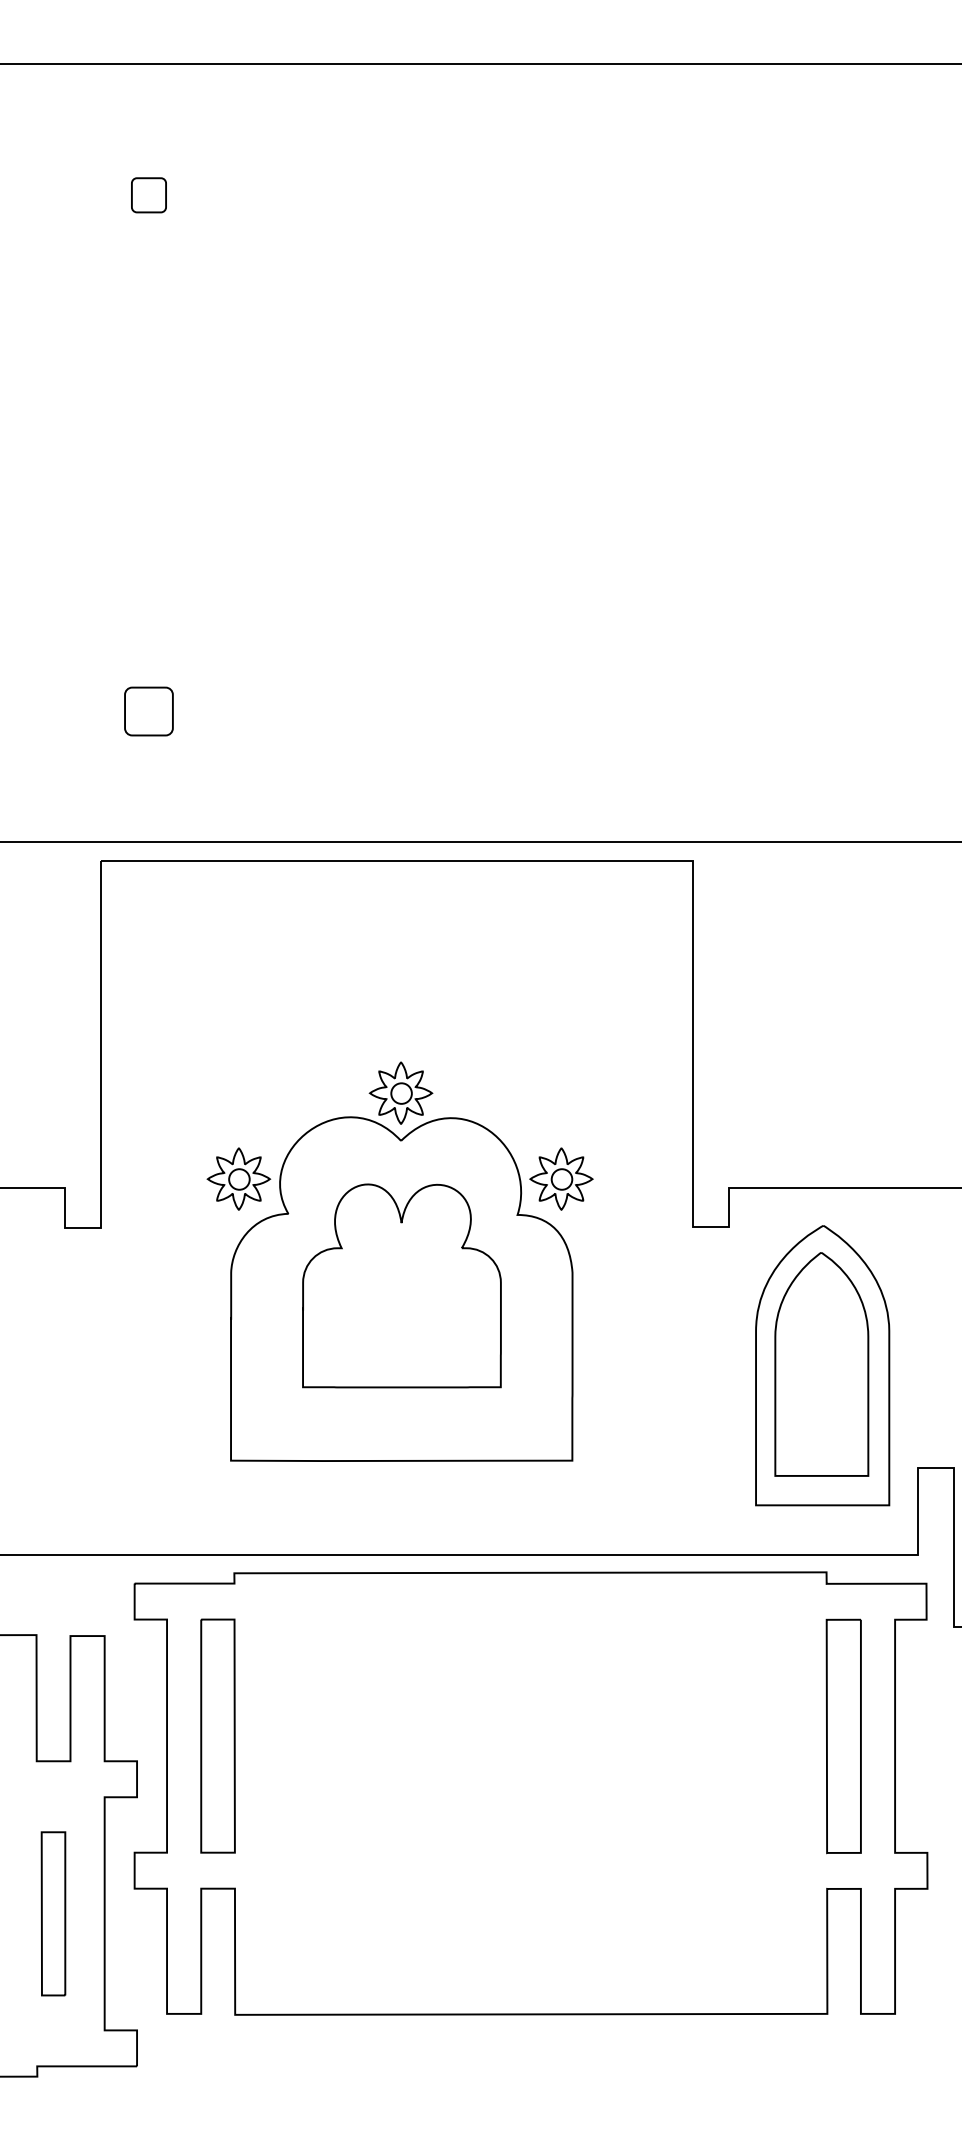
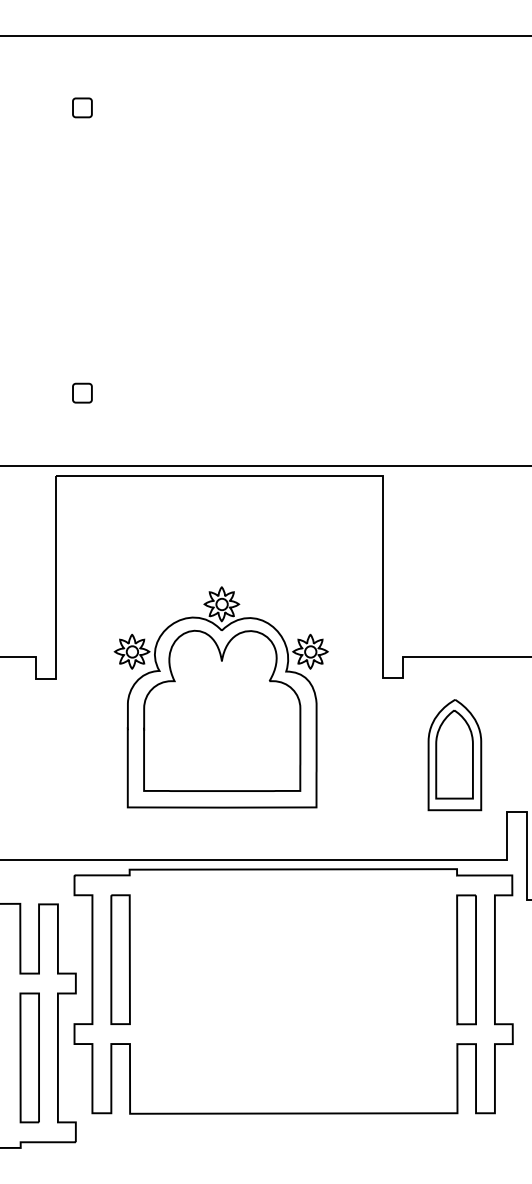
part: (149, 710) -> (82, 392), size x0.71
part: (402, 1285) -> (222, 710), size x1.43
part: (821, 1366) -> (454, 755), size x0.71
part: (53, 1913) -> (29, 1057), size x1.43

